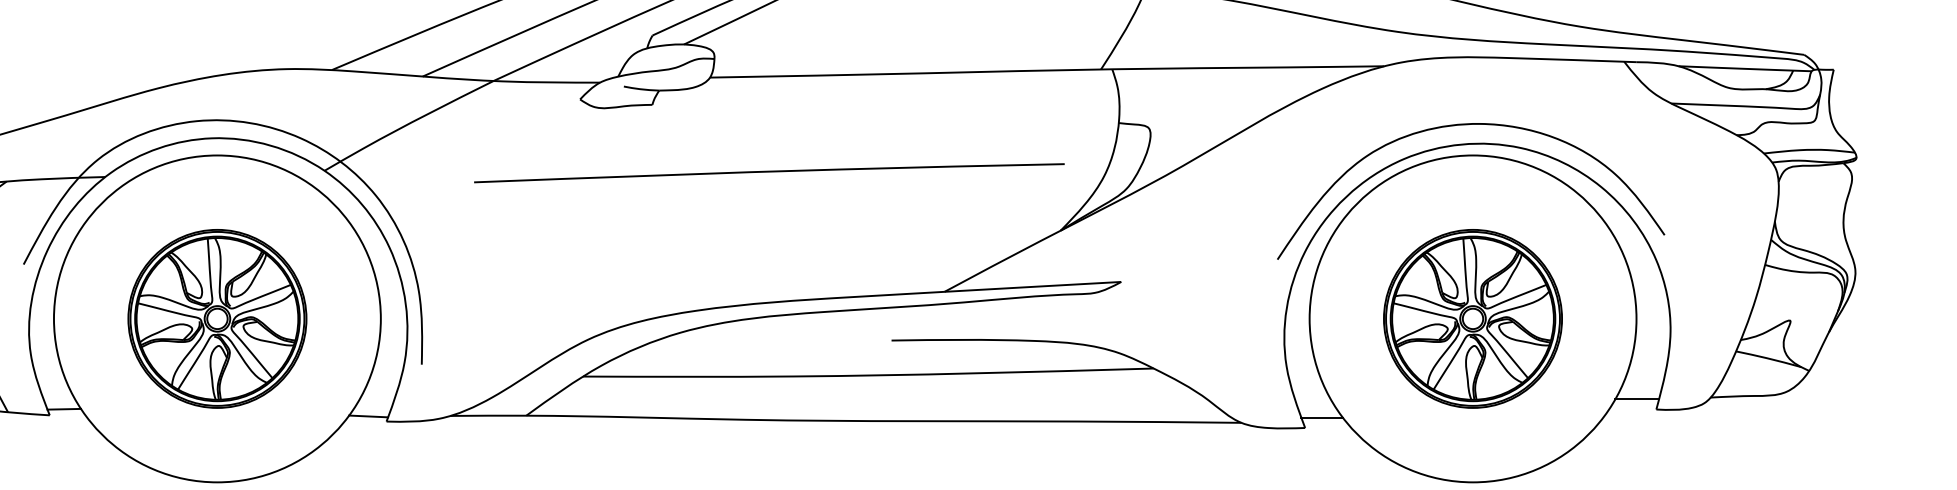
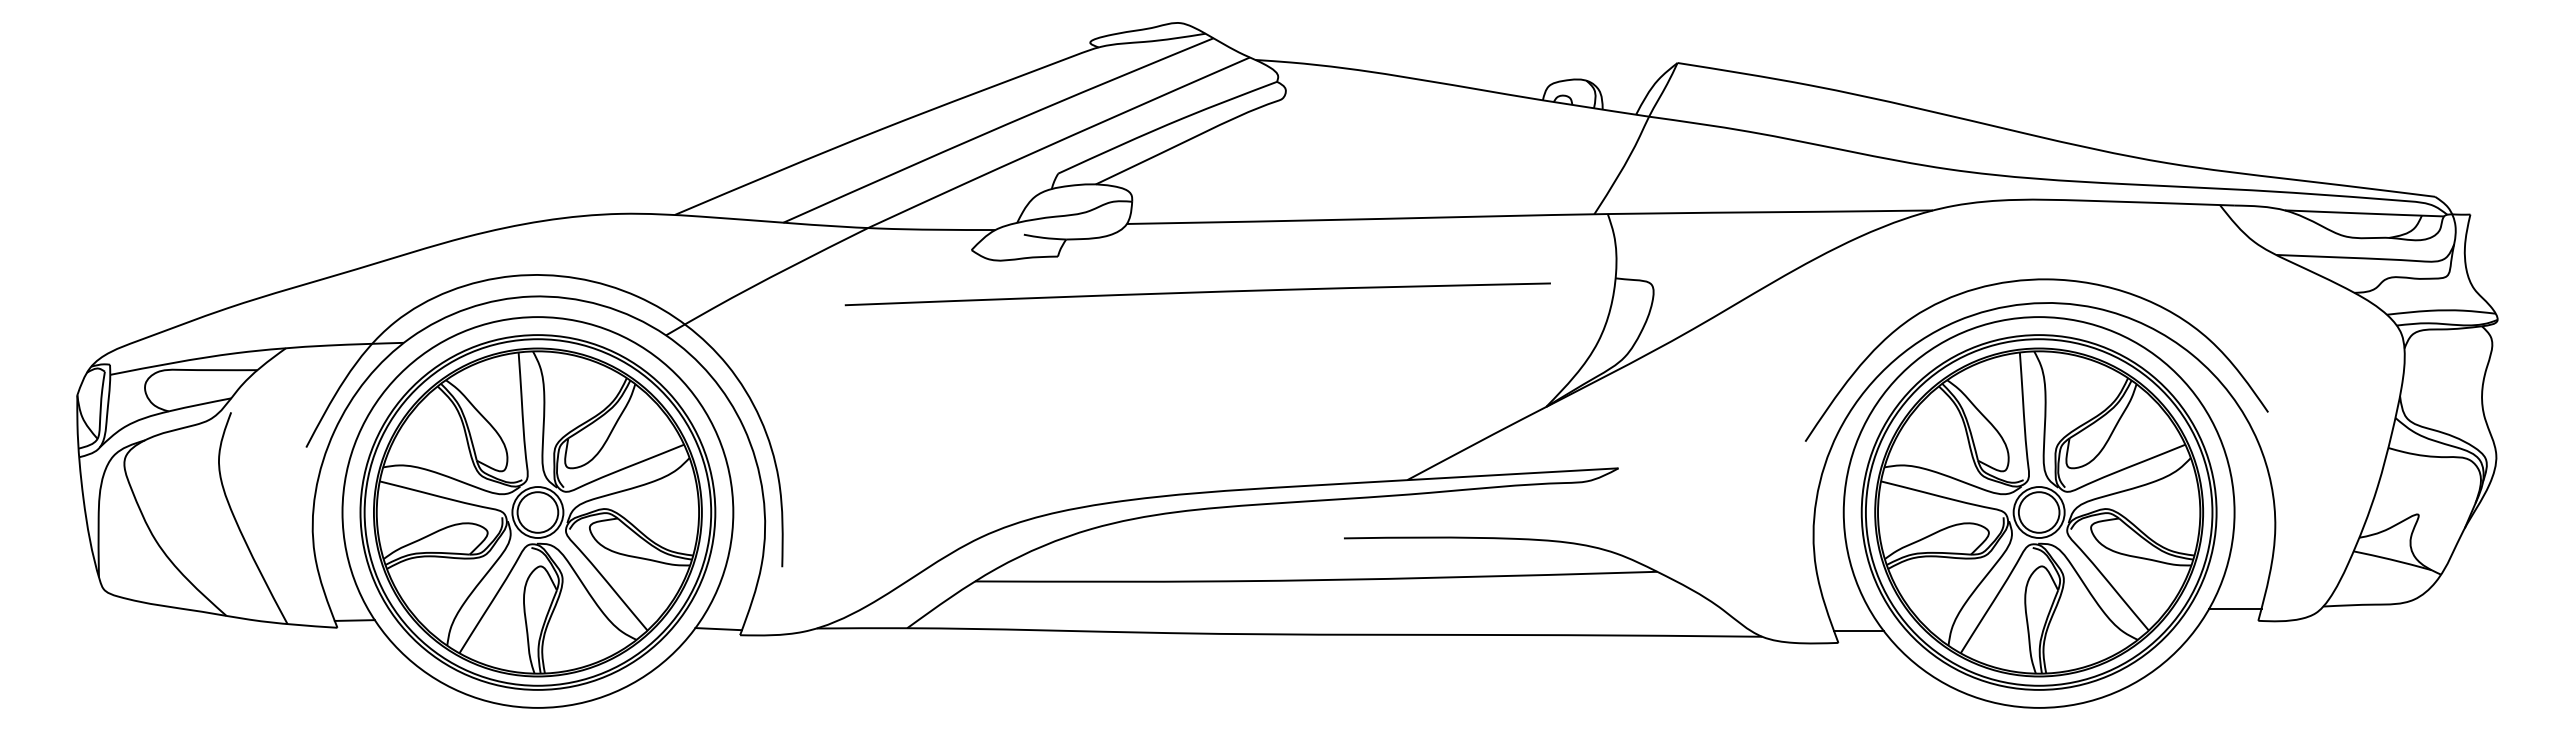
curve: (769, 172) -> (1197, 293), moved
part: (217, 318) -> (537, 512), size x1.67
part: (1472, 318) -> (2038, 512), size x1.67

